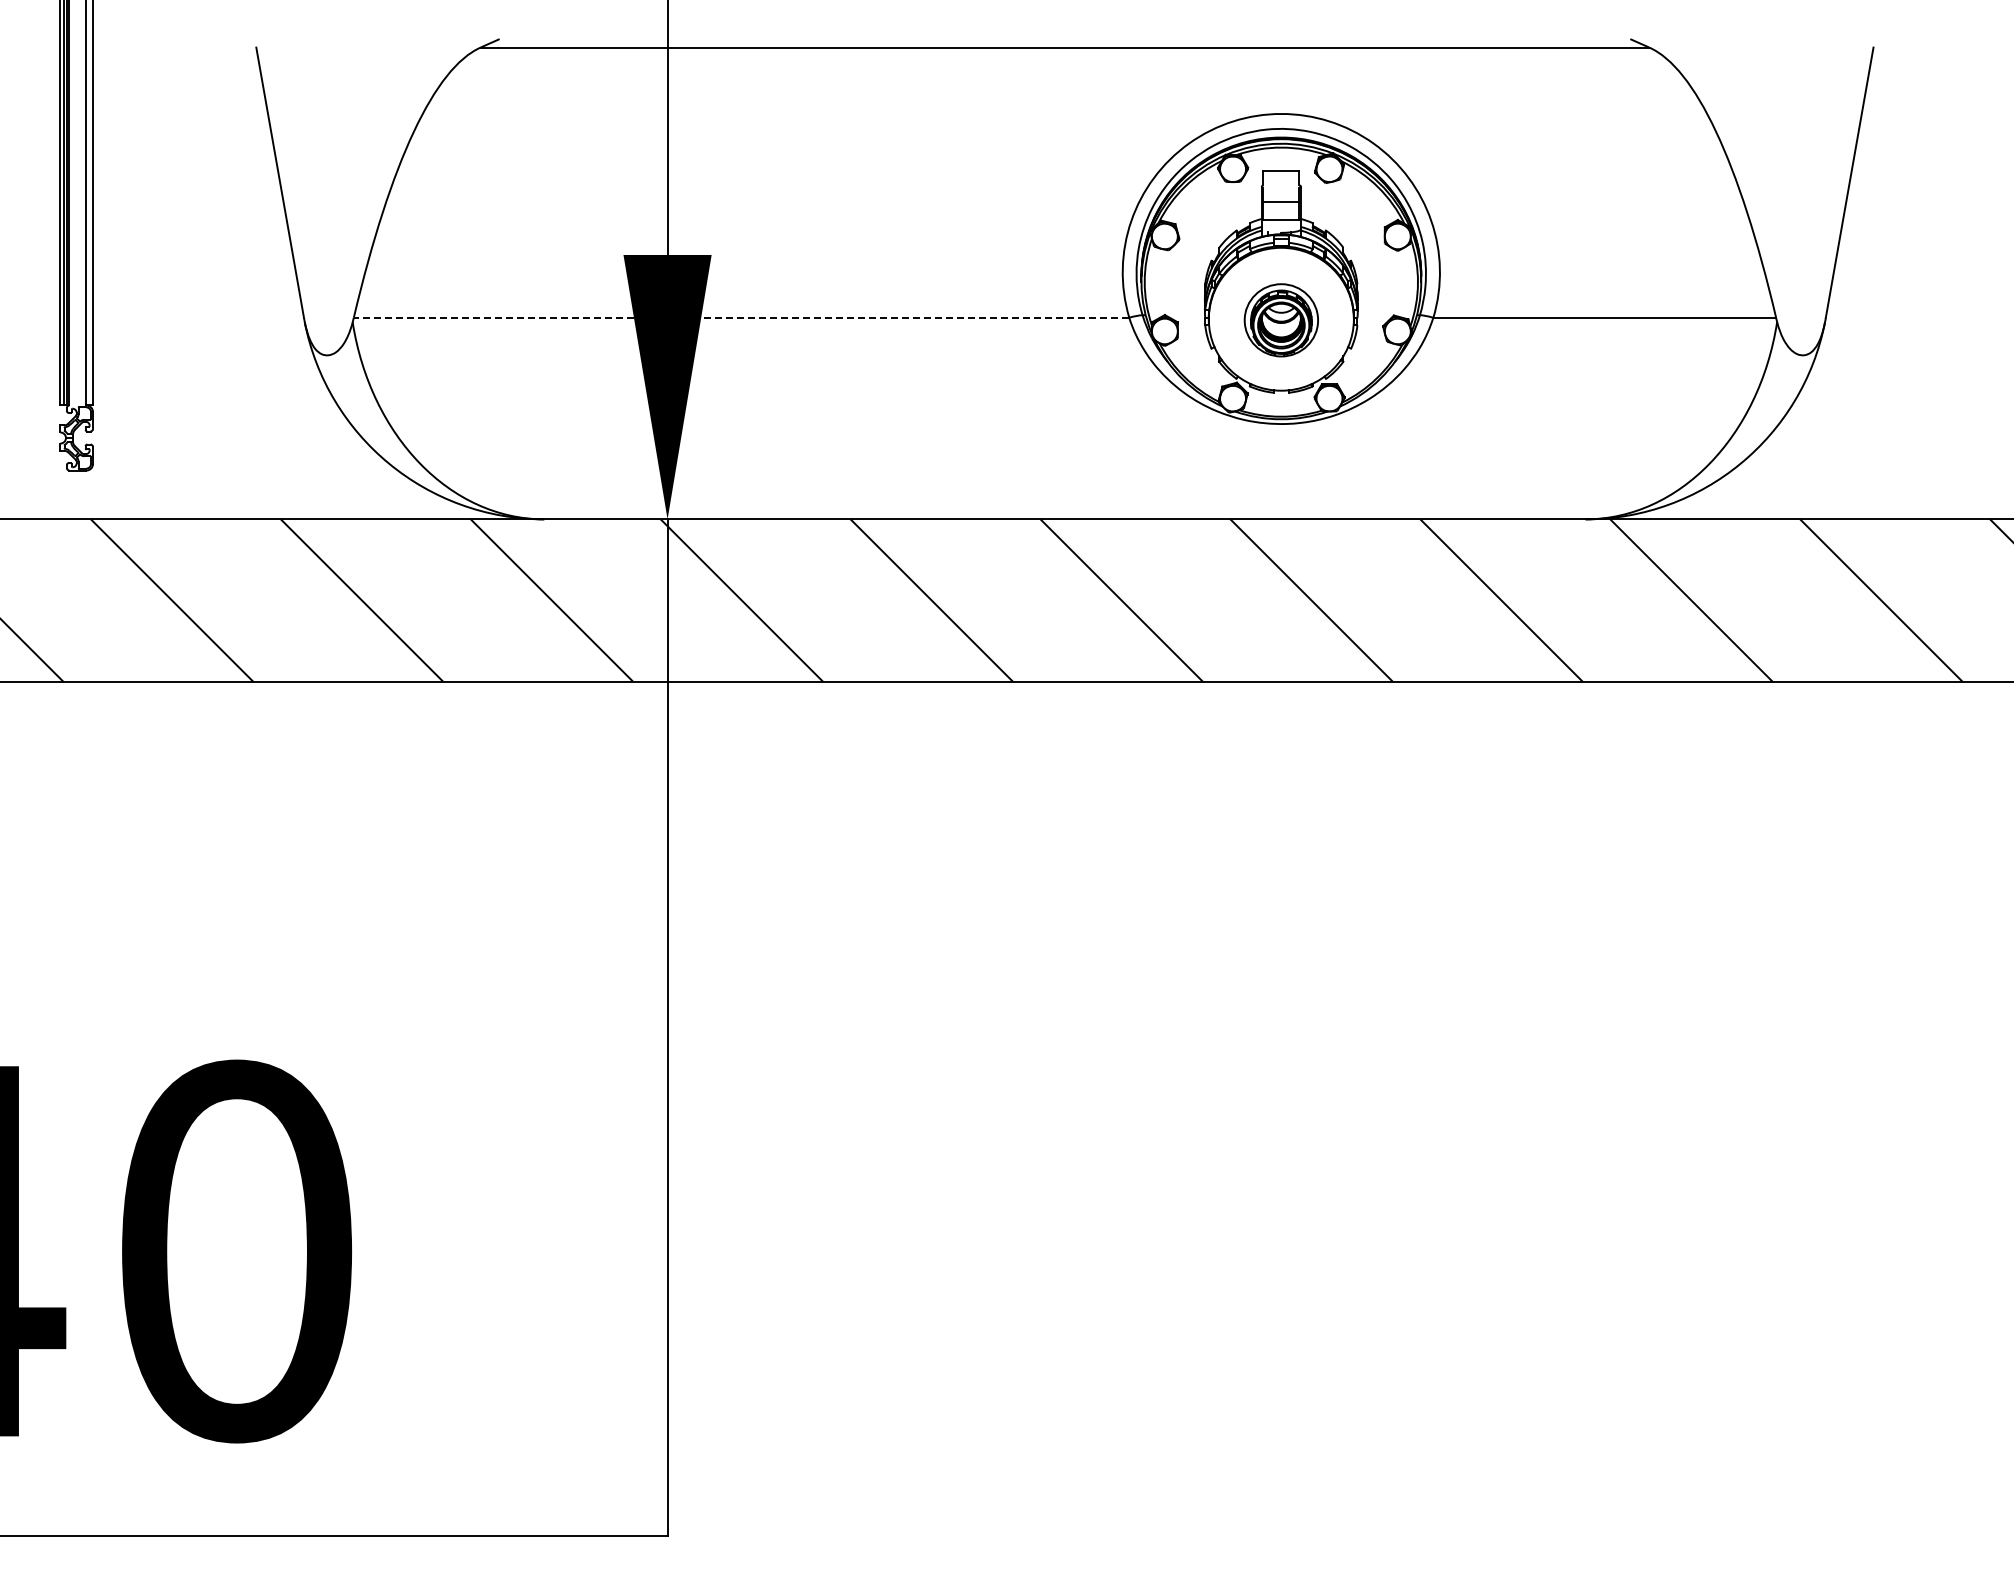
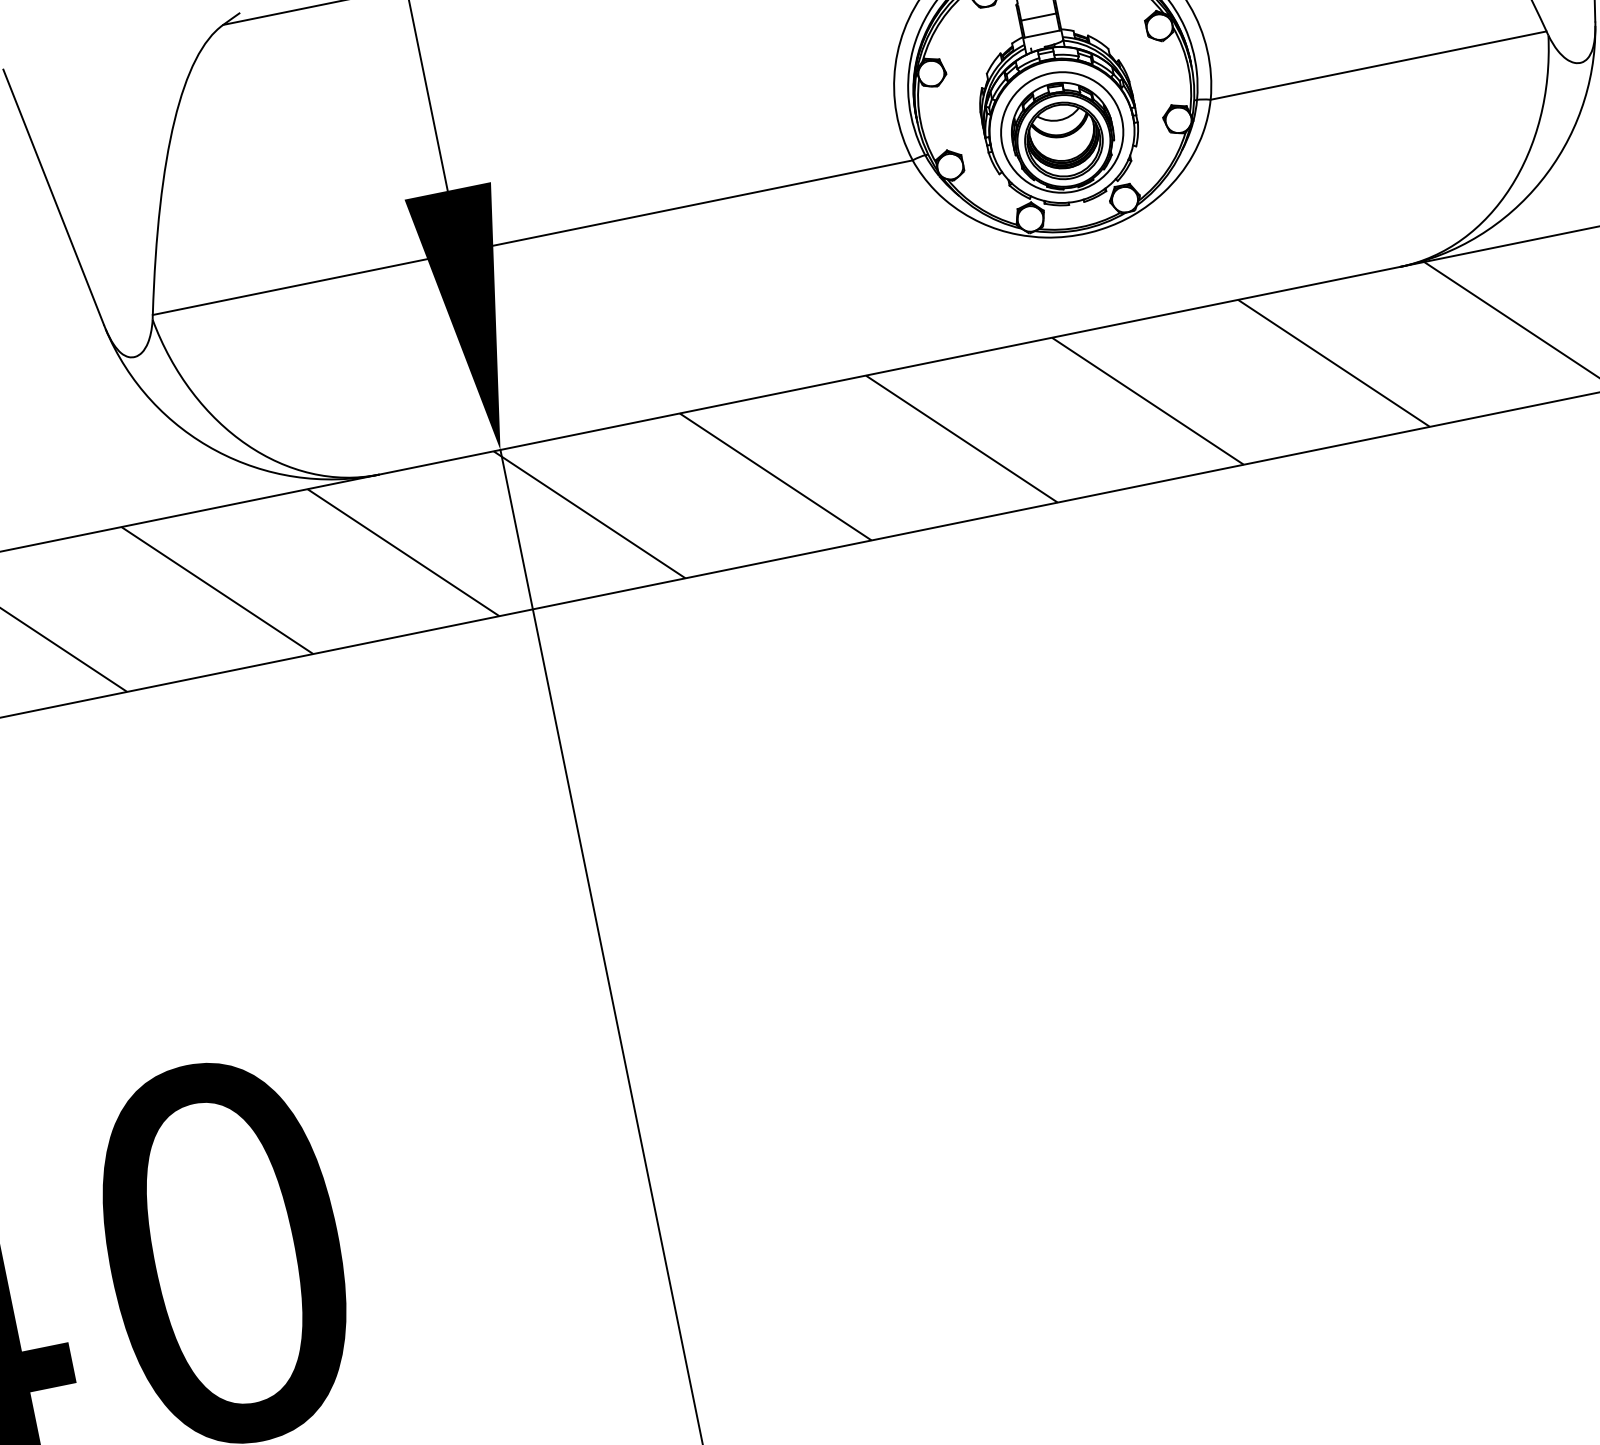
line: (741, 317) -> (532, 237), dashed -> solid
part: (1281, 320) -> (1062, 132), size x1.67

